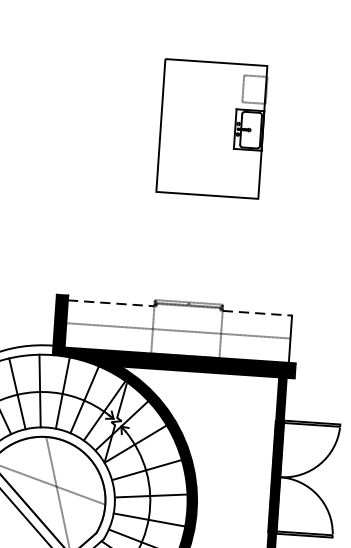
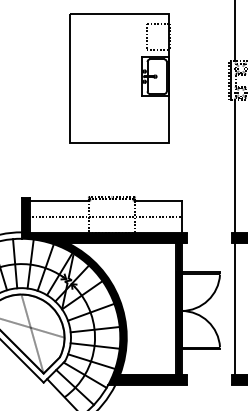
part: (211, 129) -> (119, 78), size x1.43
line: (111, 302) -> (59, 200), dashed -> solid
line: (257, 312) -> (158, 200), dashed -> solid

